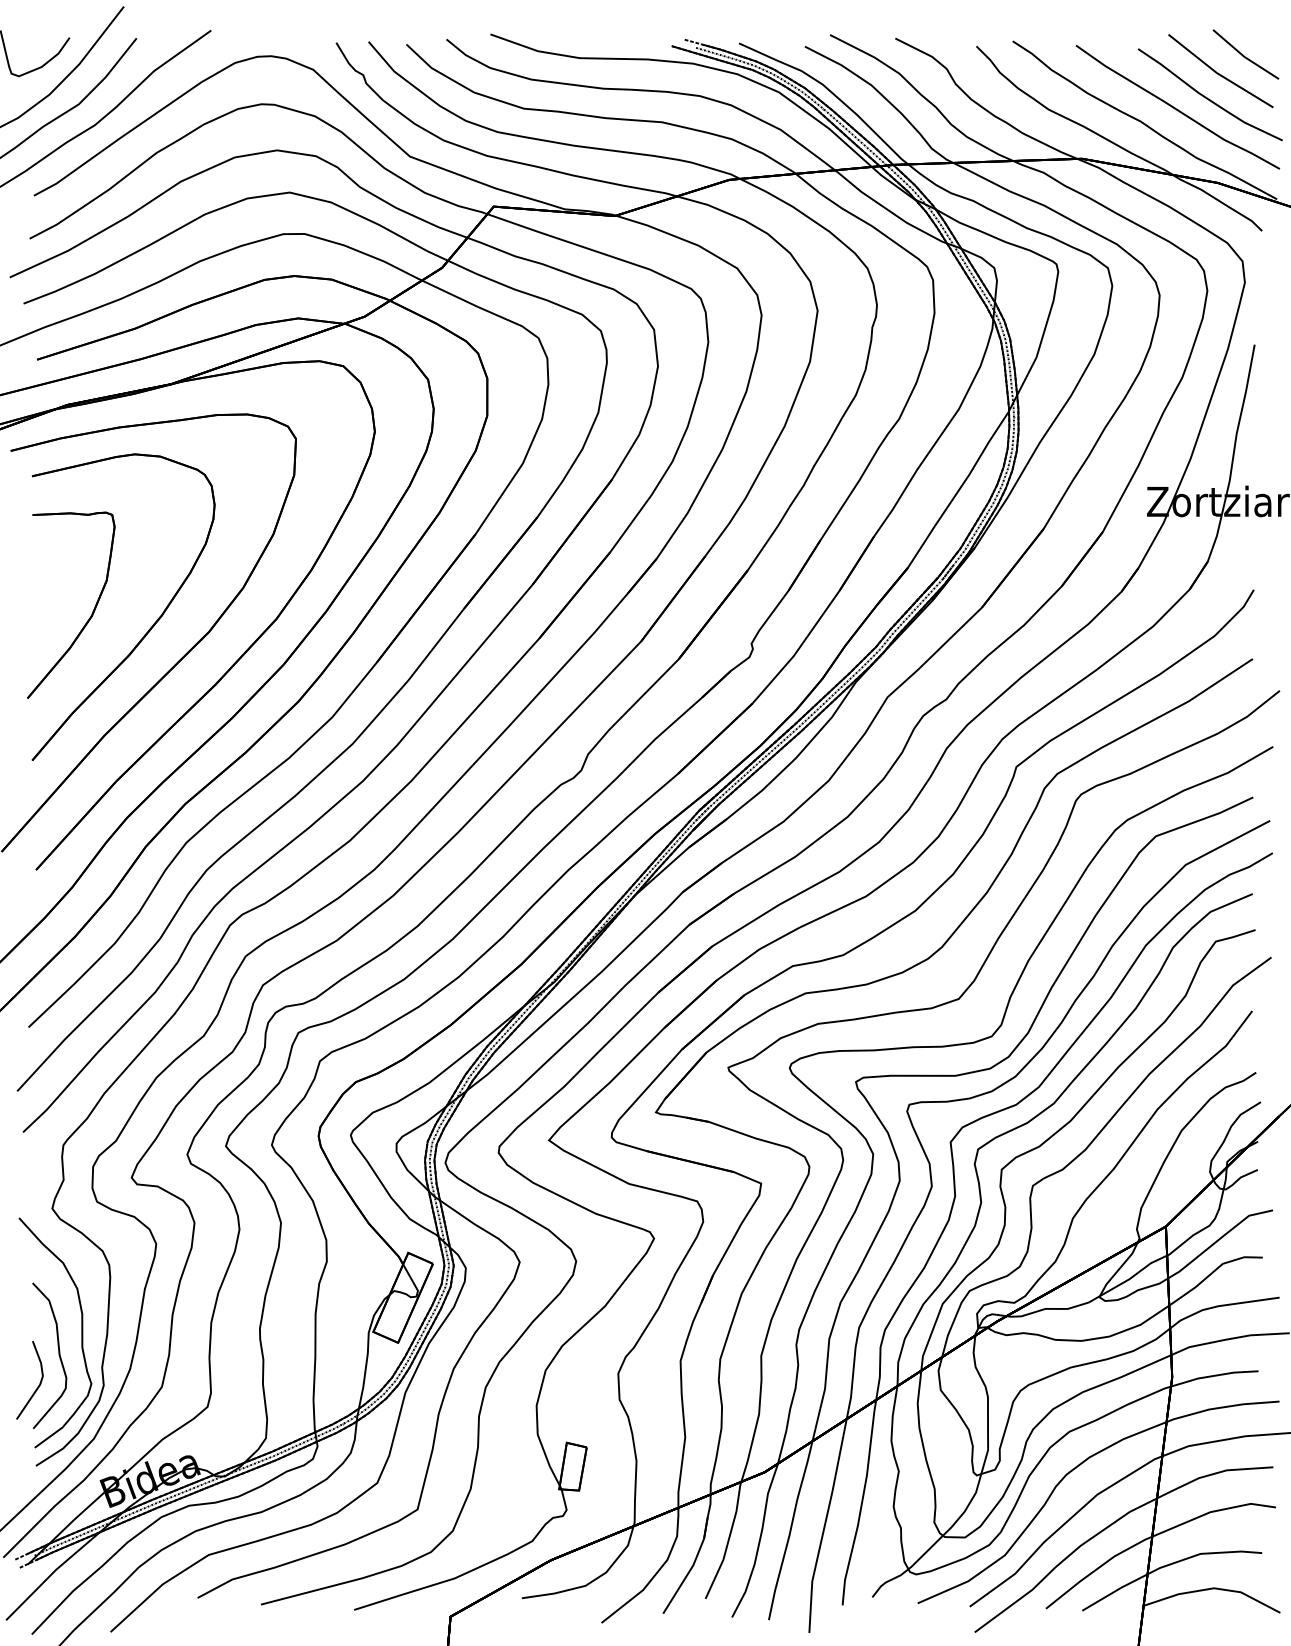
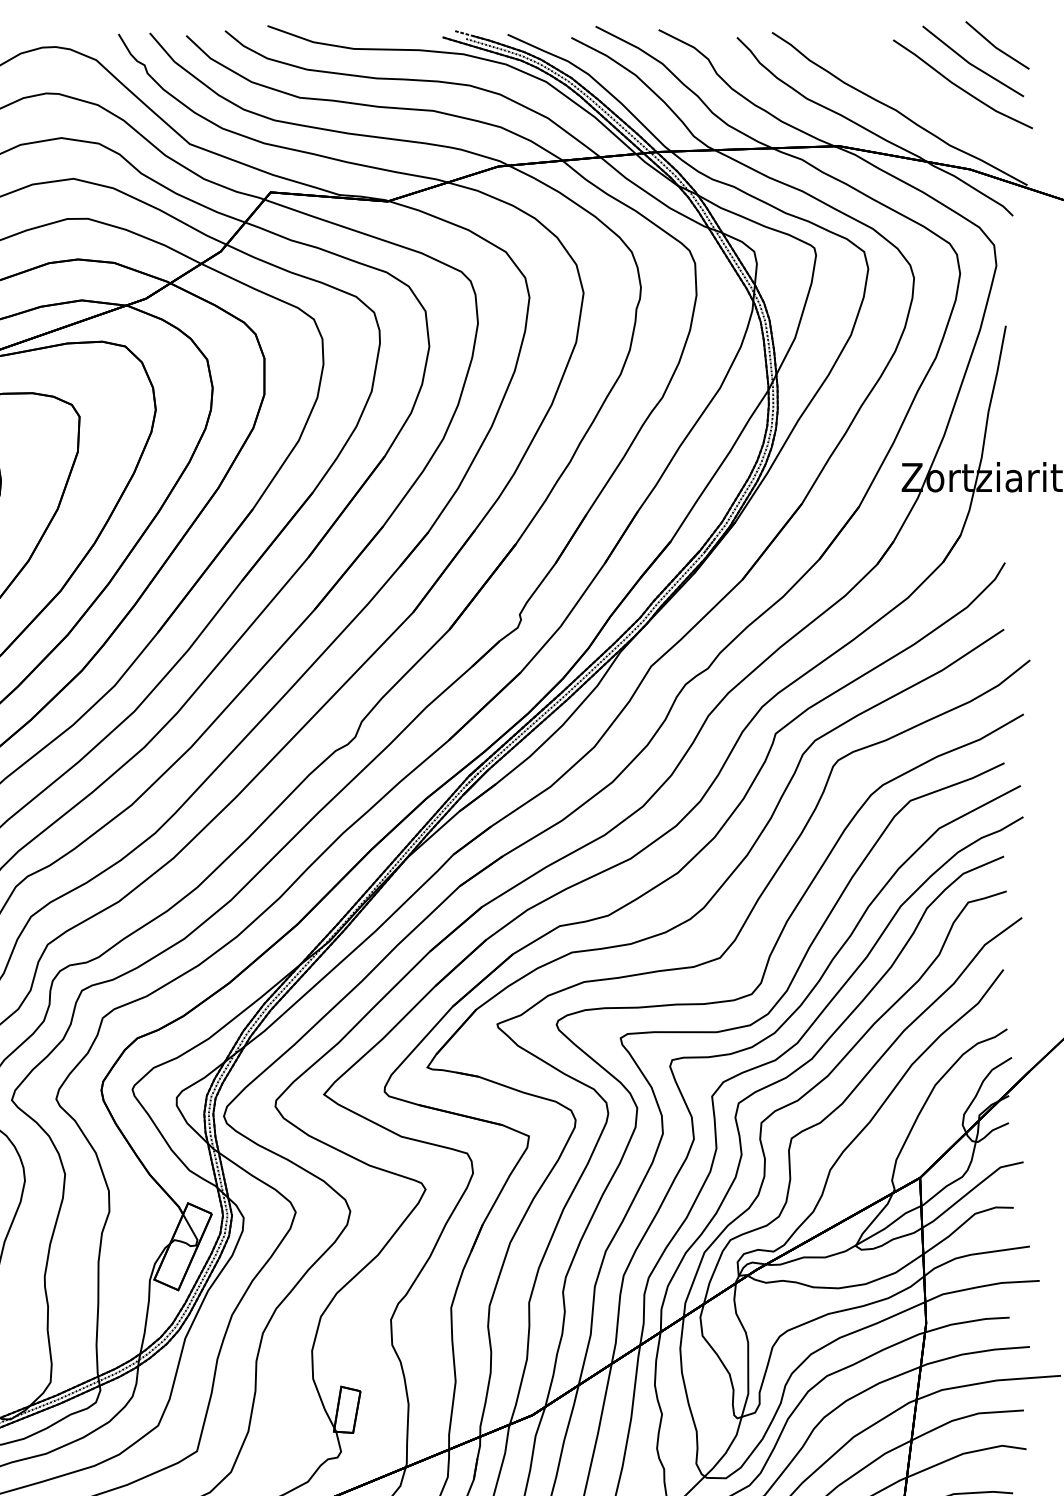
part: (1177, 106) -> (931, 95), removed

